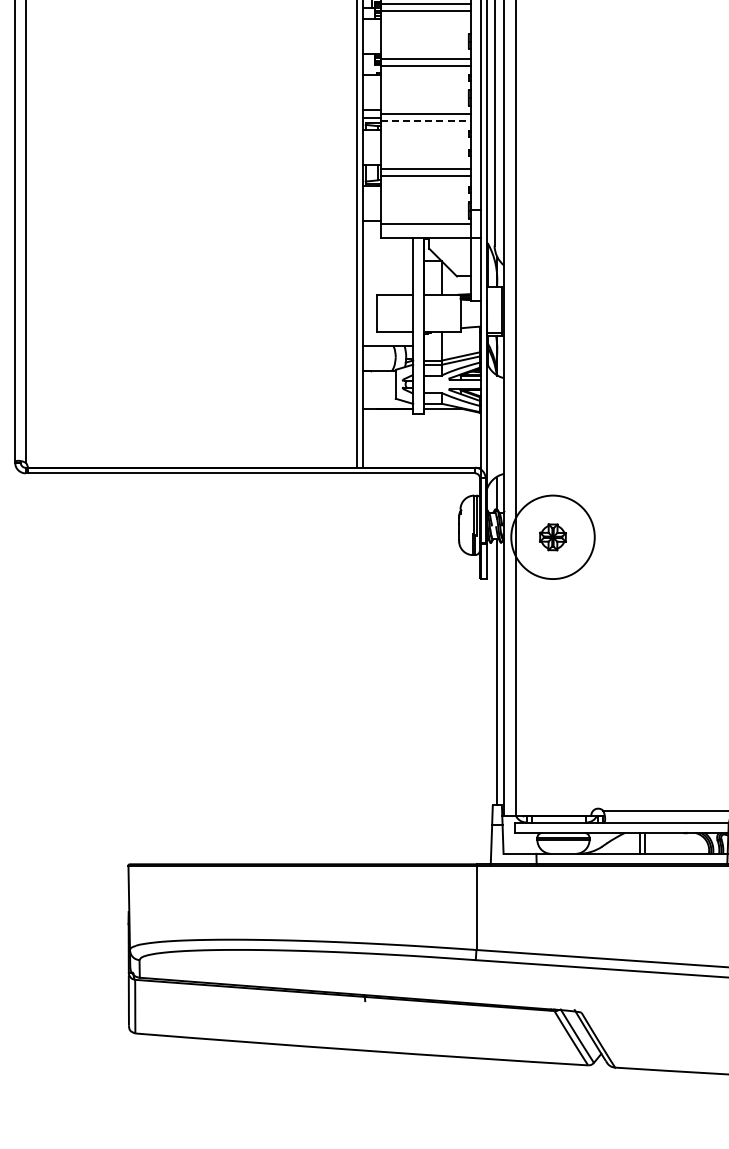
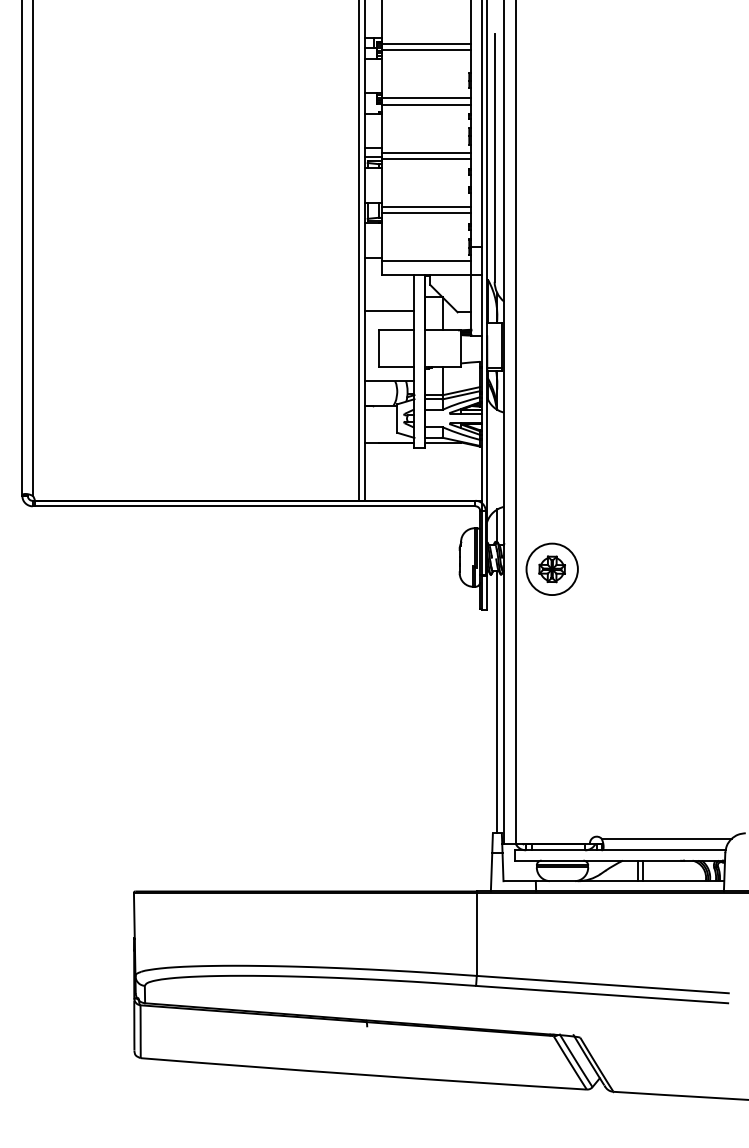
line: (425, 120) -> (426, 158), dashed -> solid
line: (387, 274) -> (389, 310), added
circle: (552, 537) -> (551, 569), size x0.62

